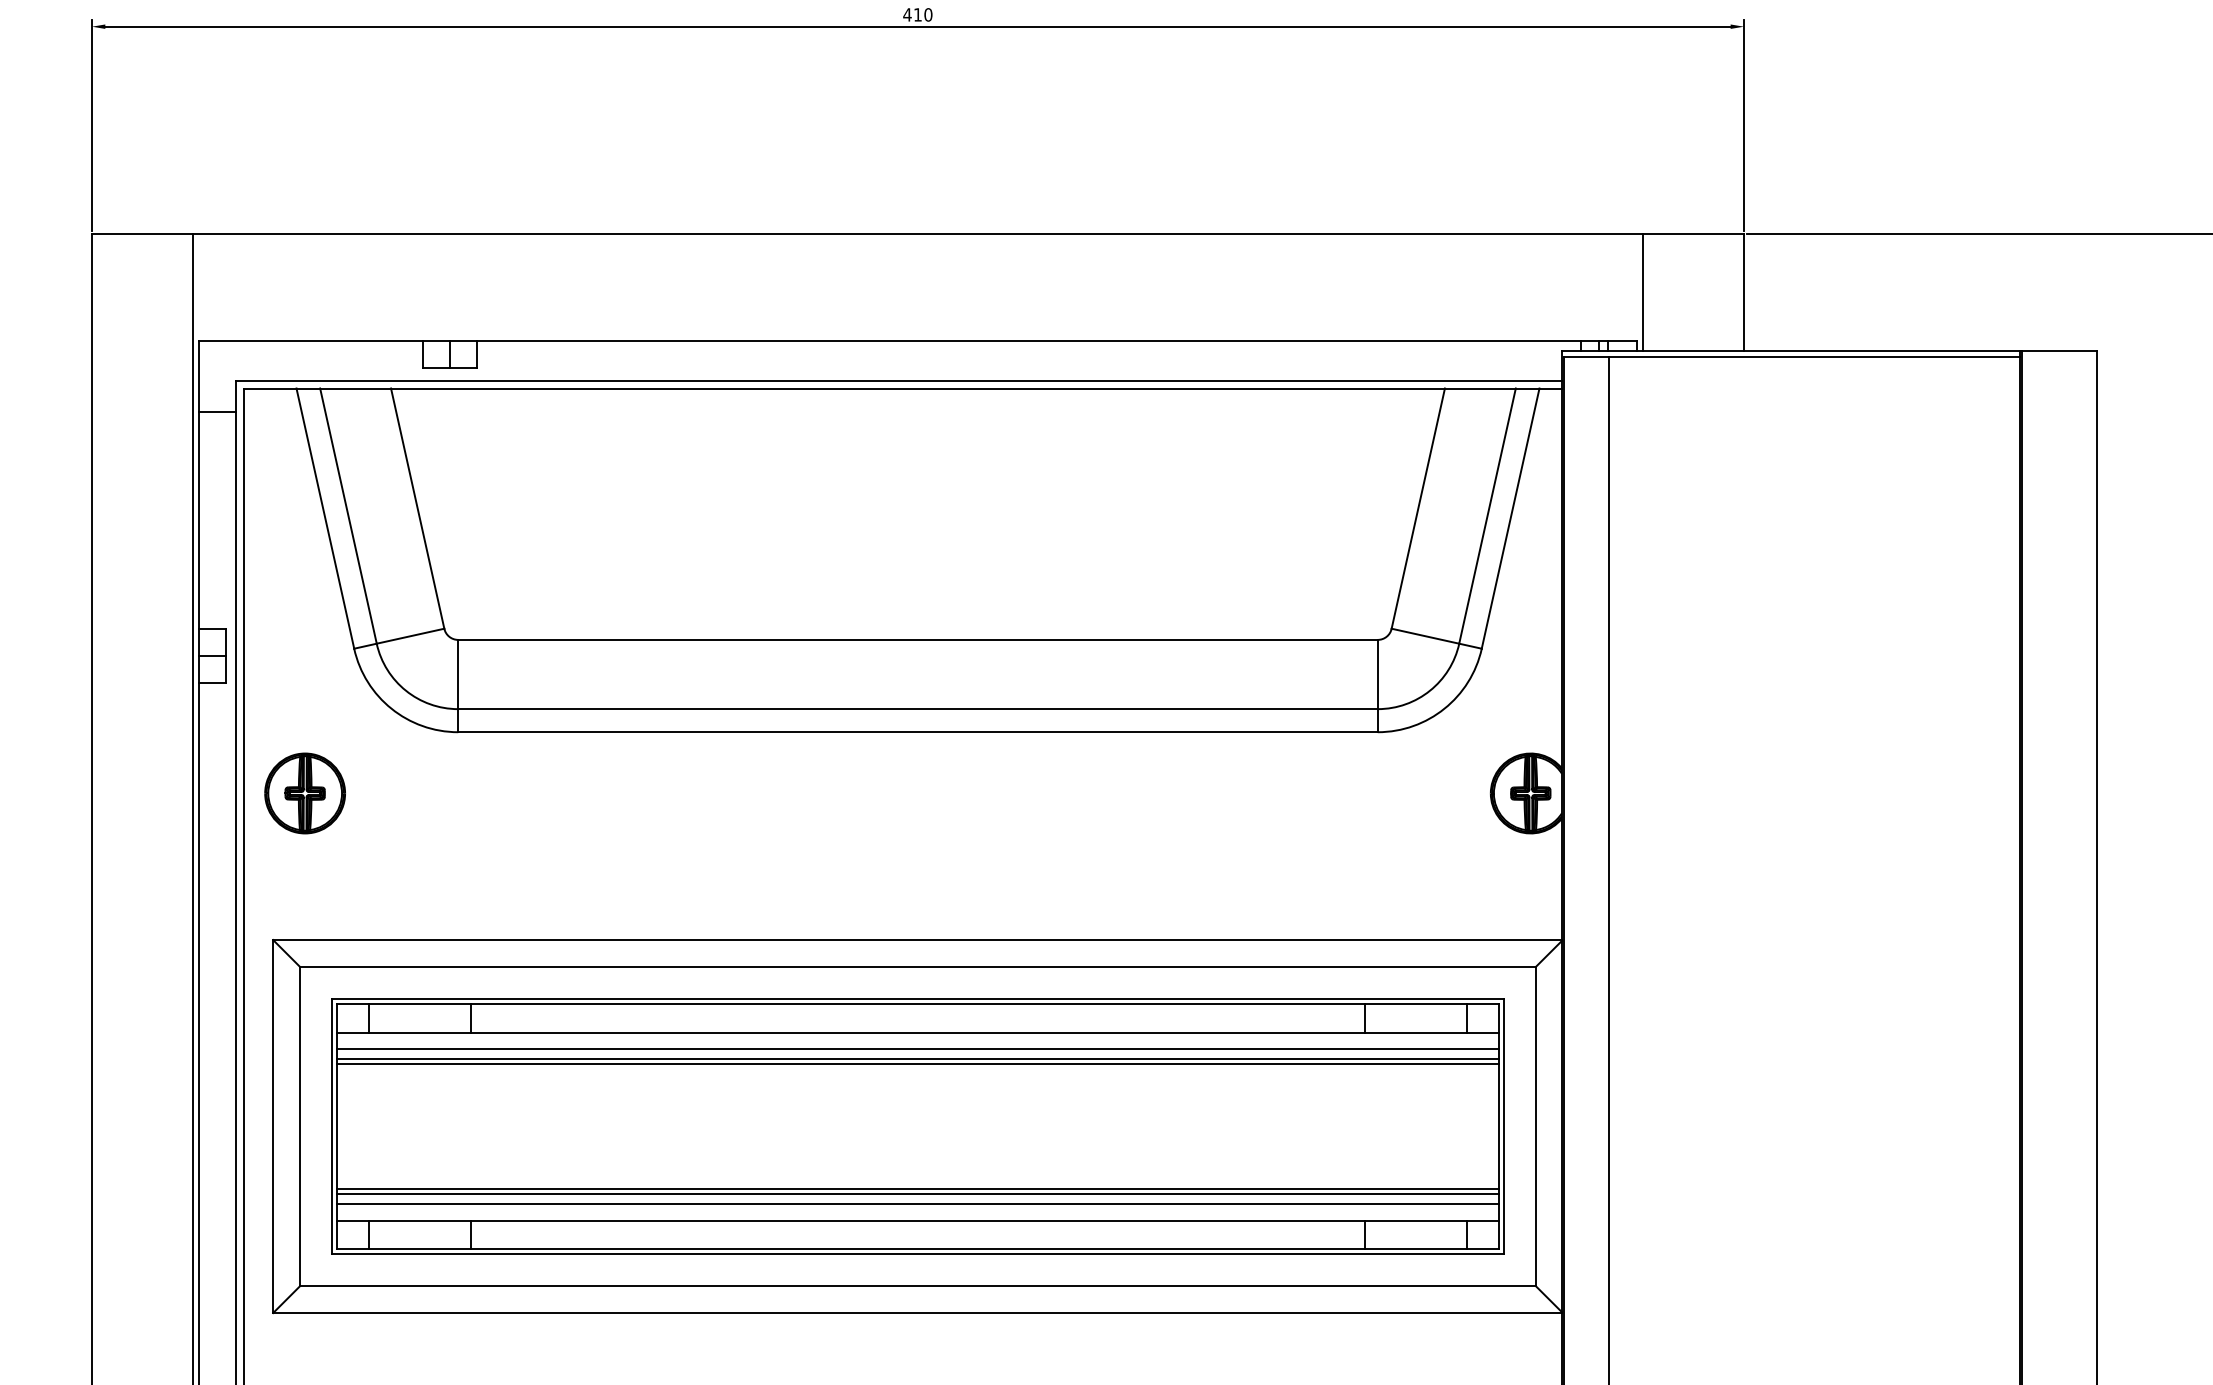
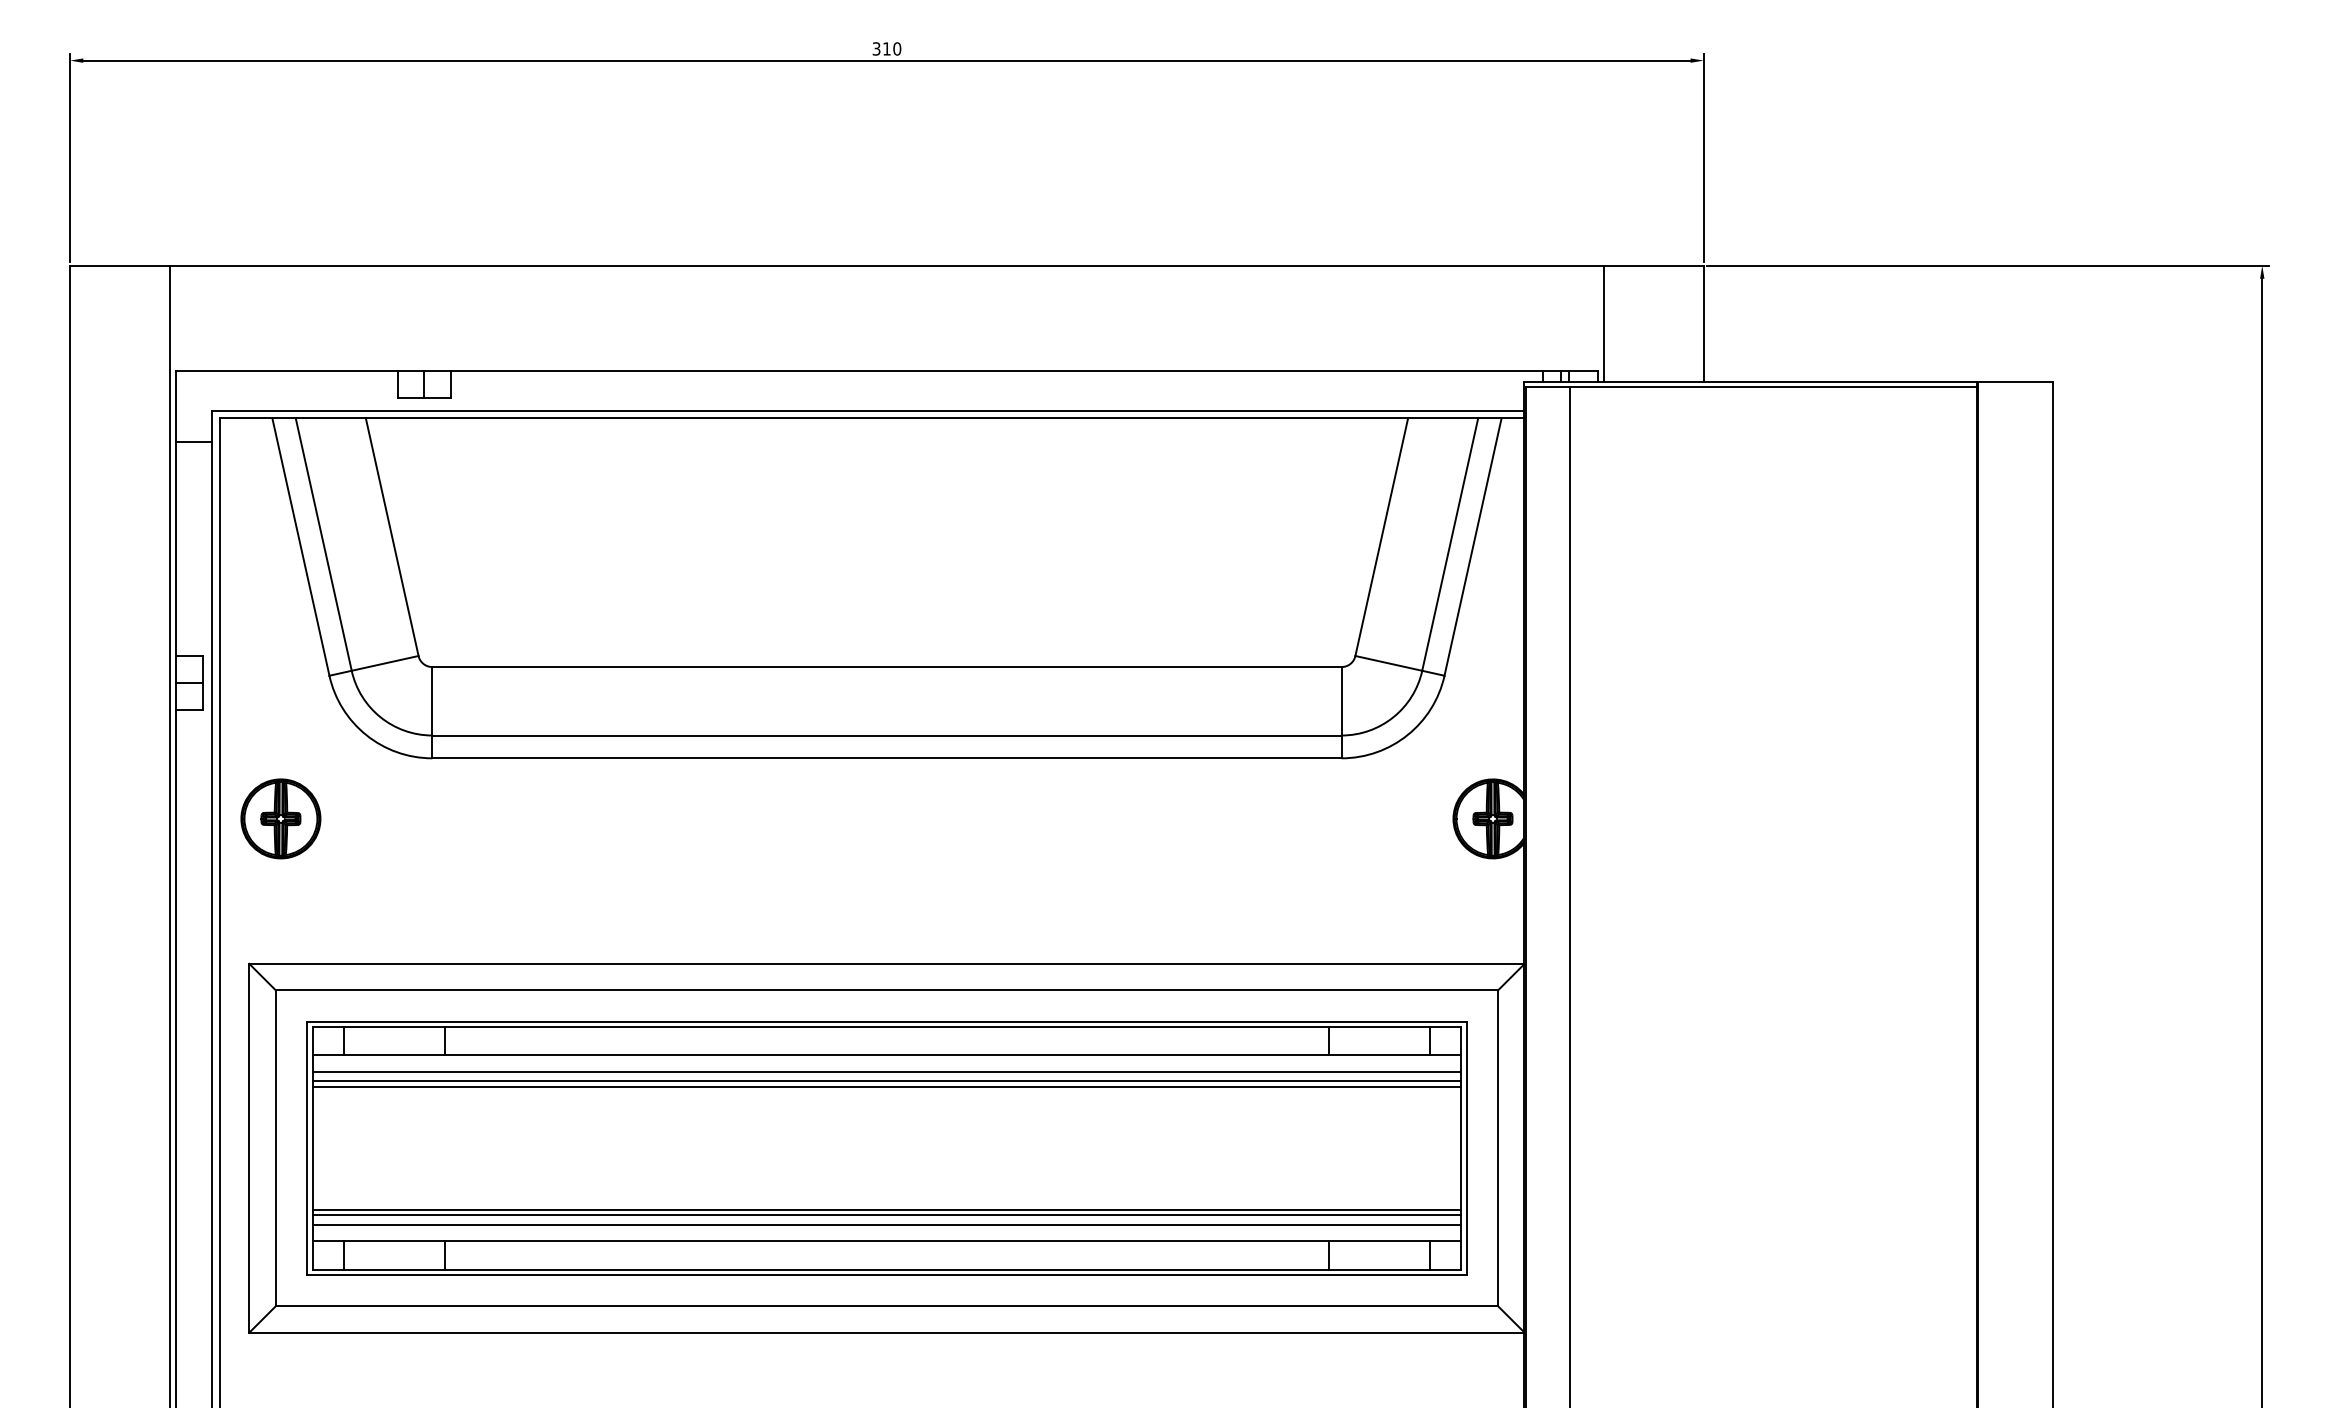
text: (907, 14) -> (876, 48), 410 -> 310

